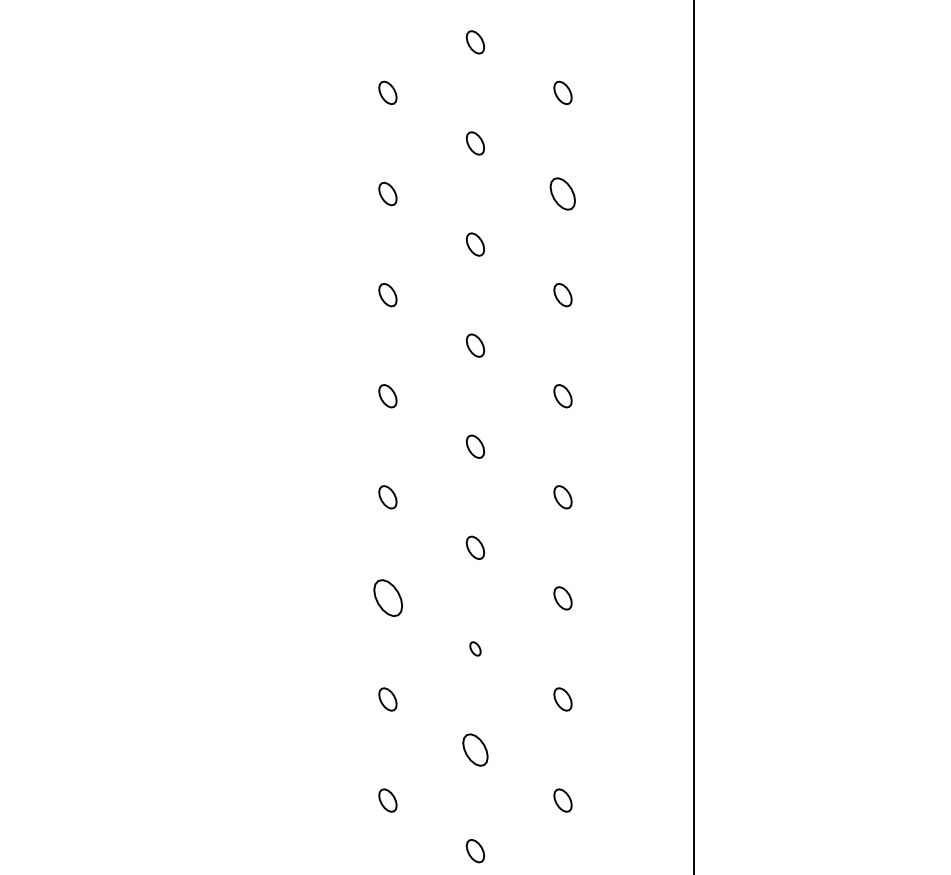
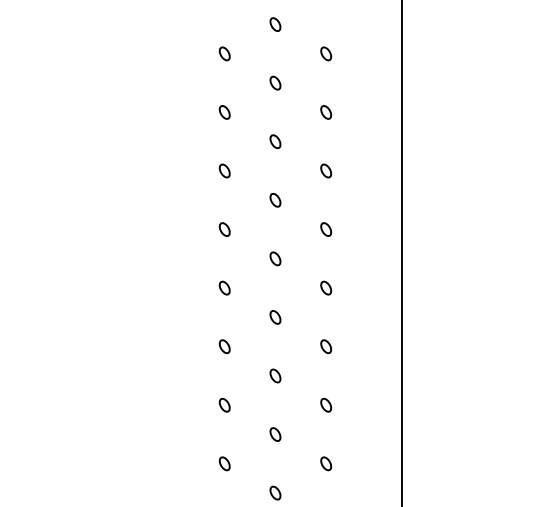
part: (563, 194) -> (326, 112), size x0.71
part: (387, 598) -> (224, 346), size x0.62
part: (475, 648) -> (275, 375), size x1.67
part: (475, 749) -> (275, 434), size x0.71

